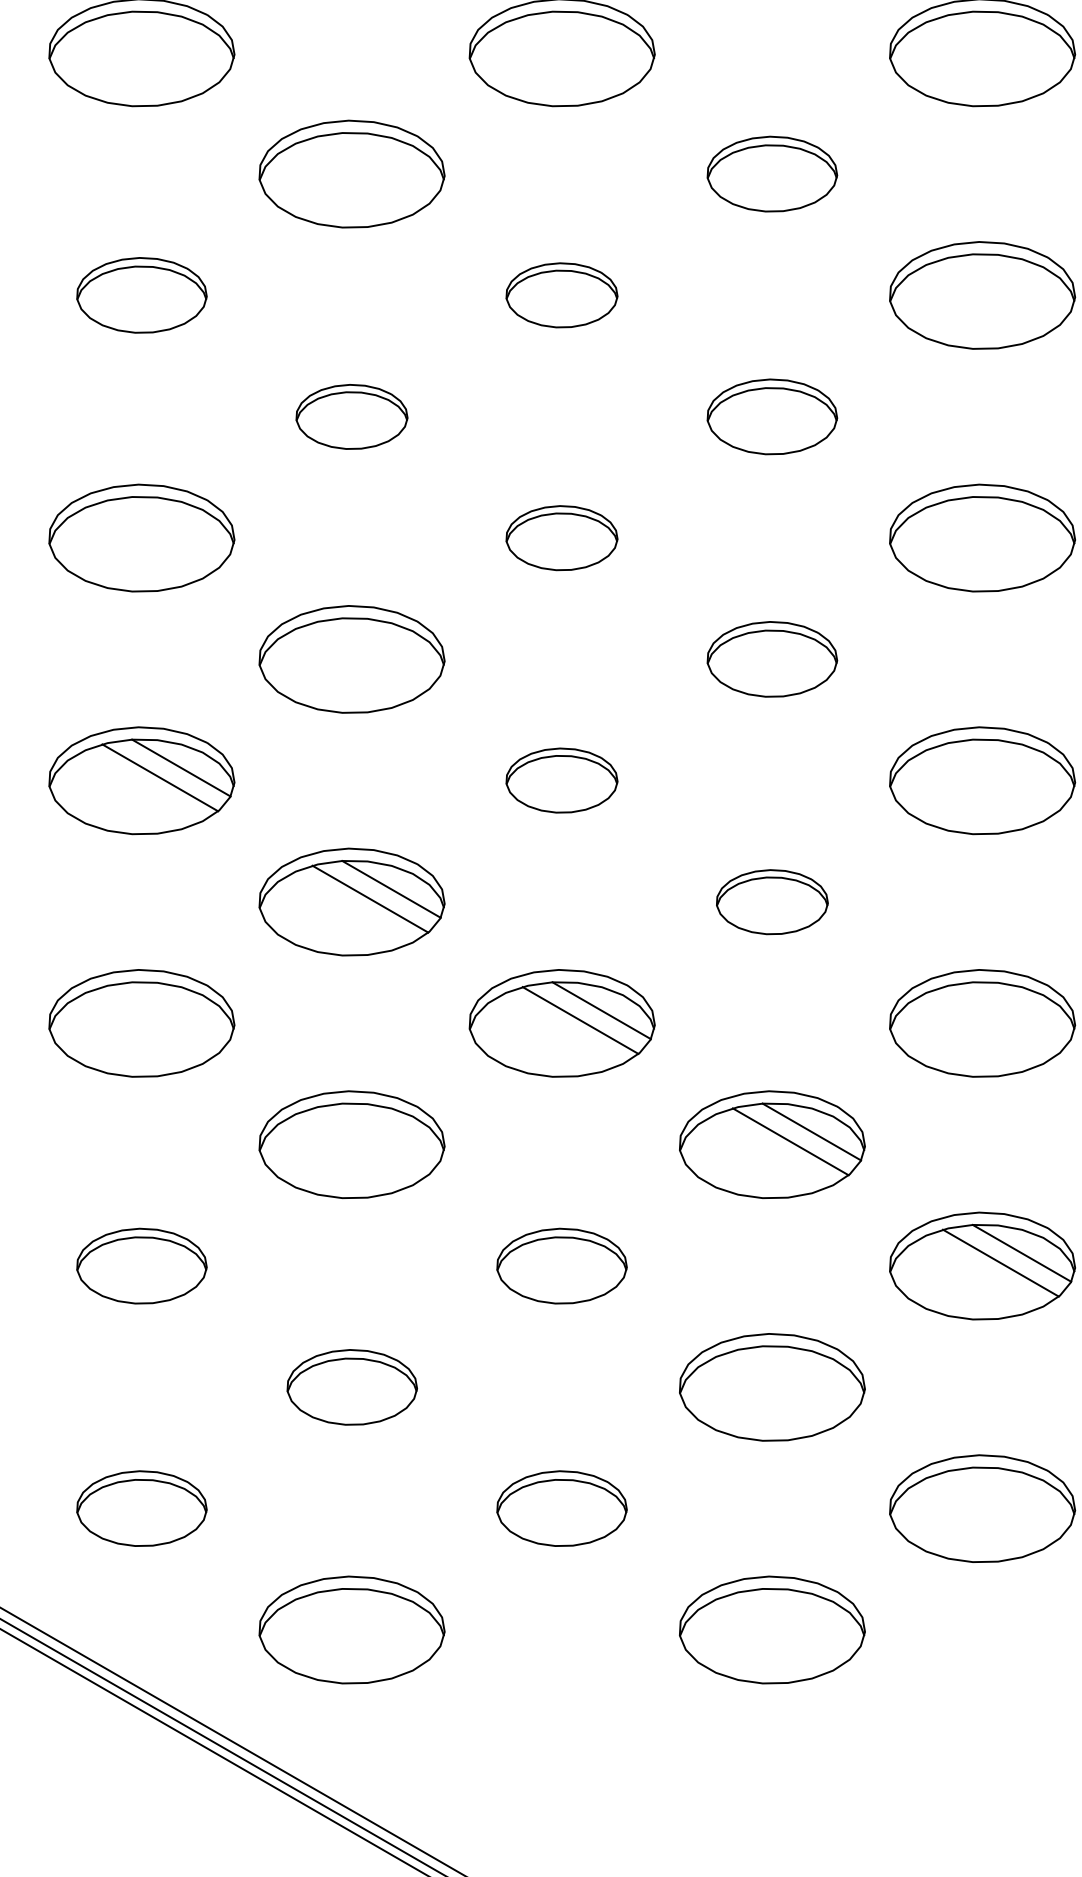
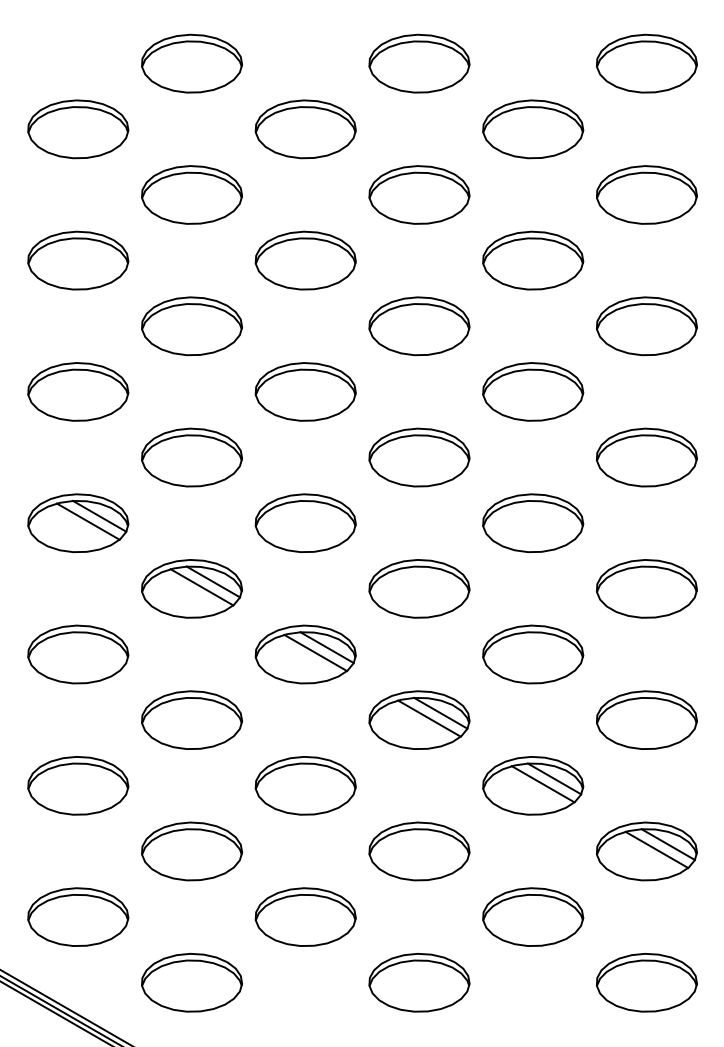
part: (772, 173) -> (419, 194), size x1.43
part: (142, 295) -> (78, 260), size x1.43
part: (561, 295) -> (305, 260), size x1.67
part: (351, 417) -> (191, 326), size x1.67
part: (772, 417) -> (419, 326), size x1.43
part: (561, 537) -> (305, 391), size x1.67
part: (772, 659) -> (419, 457), size x1.43
part: (561, 779) -> (305, 522), size x1.67
part: (772, 901) -> (419, 588), size x1.67
part: (142, 1265) -> (78, 785), size x1.43
part: (561, 1265) -> (305, 785), size x1.43
part: (352, 1387) -> (192, 851), size x1.43
part: (142, 1507) -> (78, 916), size x1.43
part: (561, 1507) -> (305, 916), size x1.43

